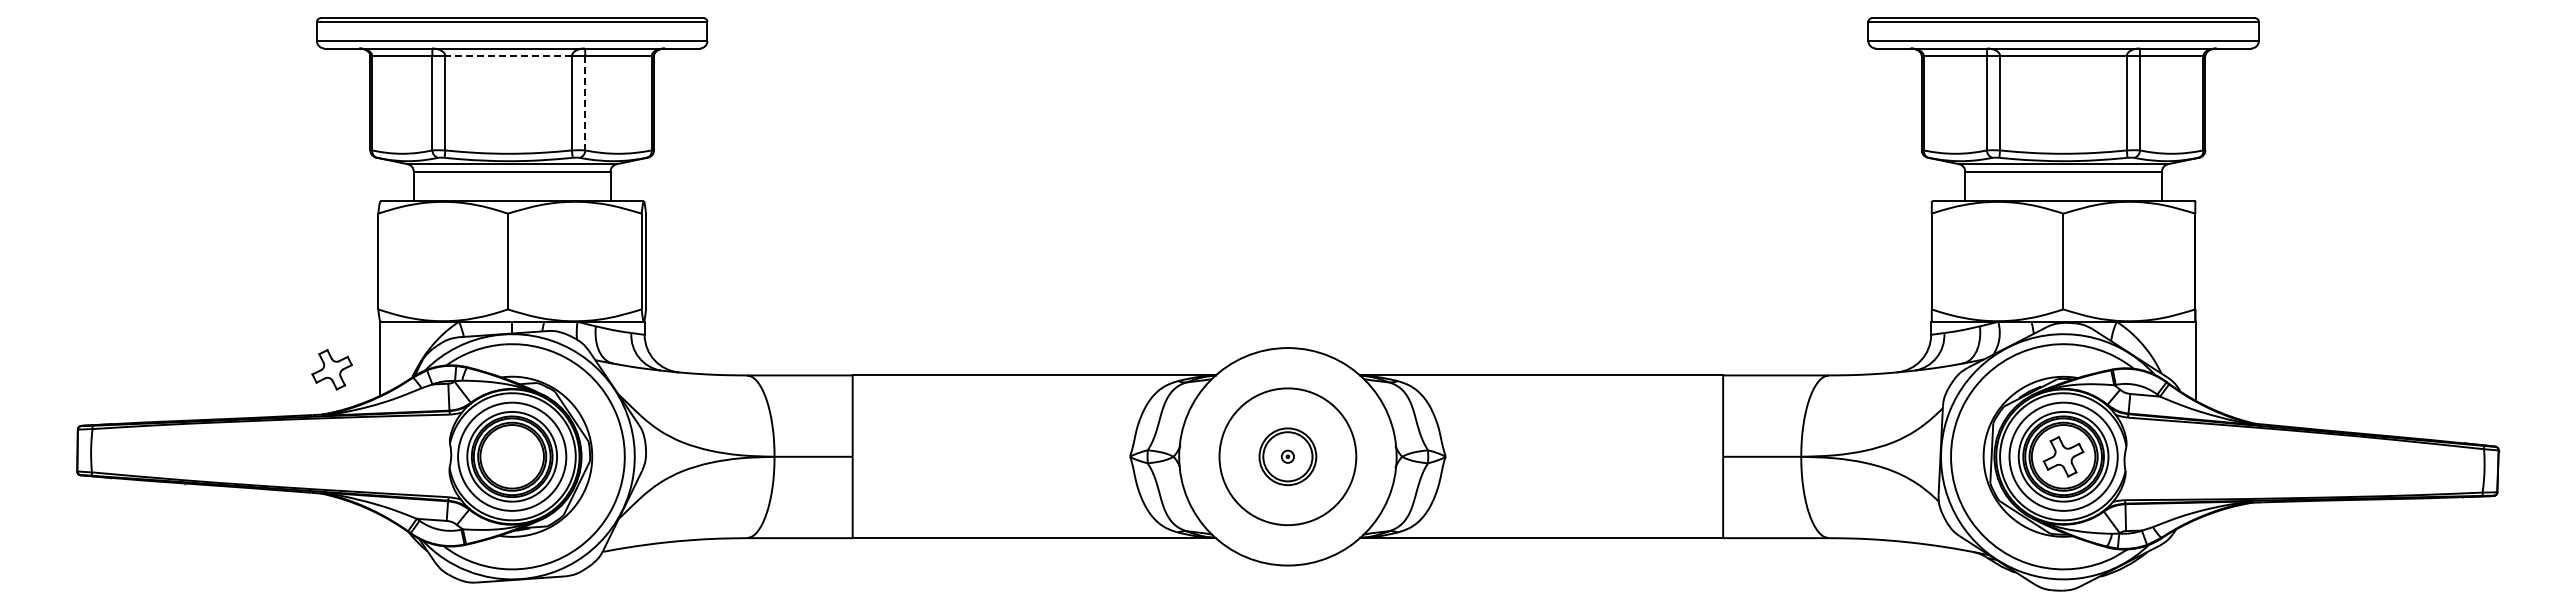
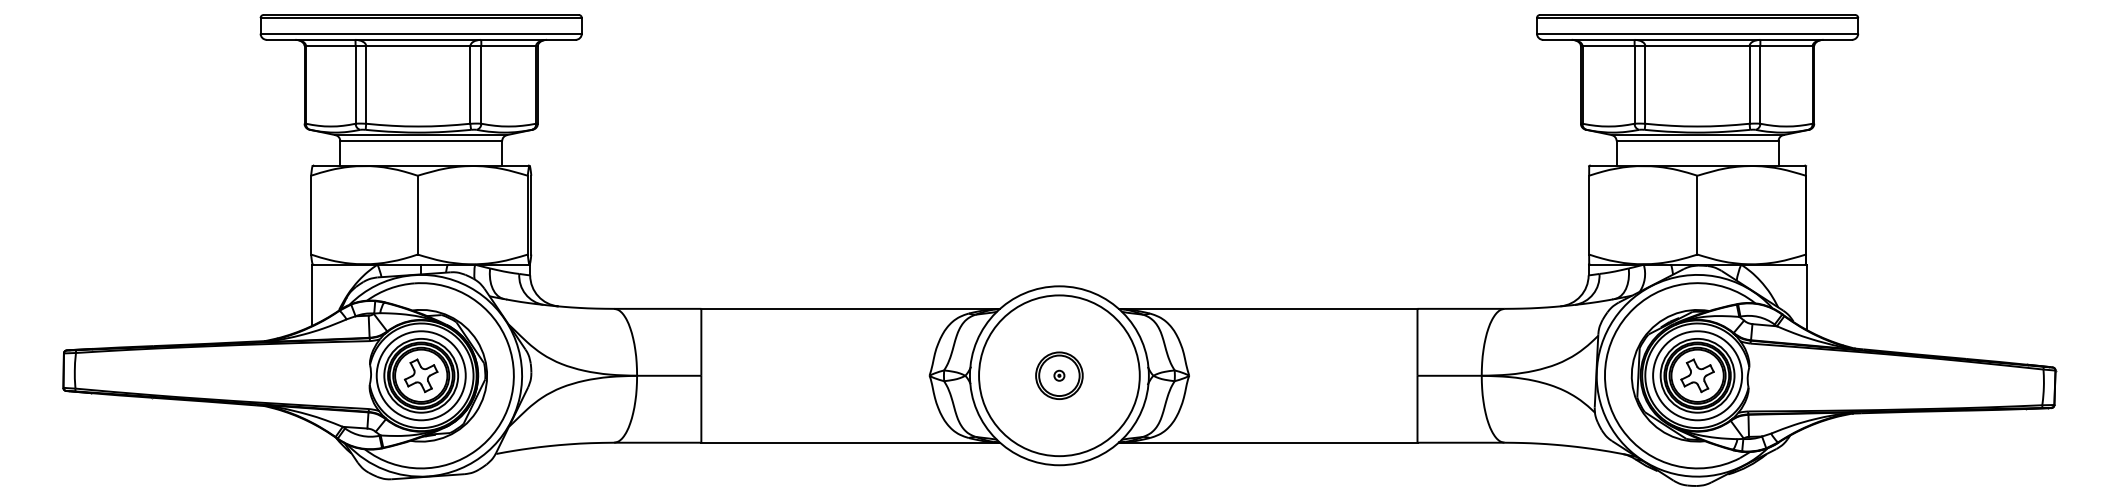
line: (508, 56) -> (418, 46), dashed -> solid
line: (585, 103) -> (481, 85), dashed -> solid
part: (331, 369) -> (420, 375), moved
circle: (1287, 456) -> (1059, 375), size x1.43

